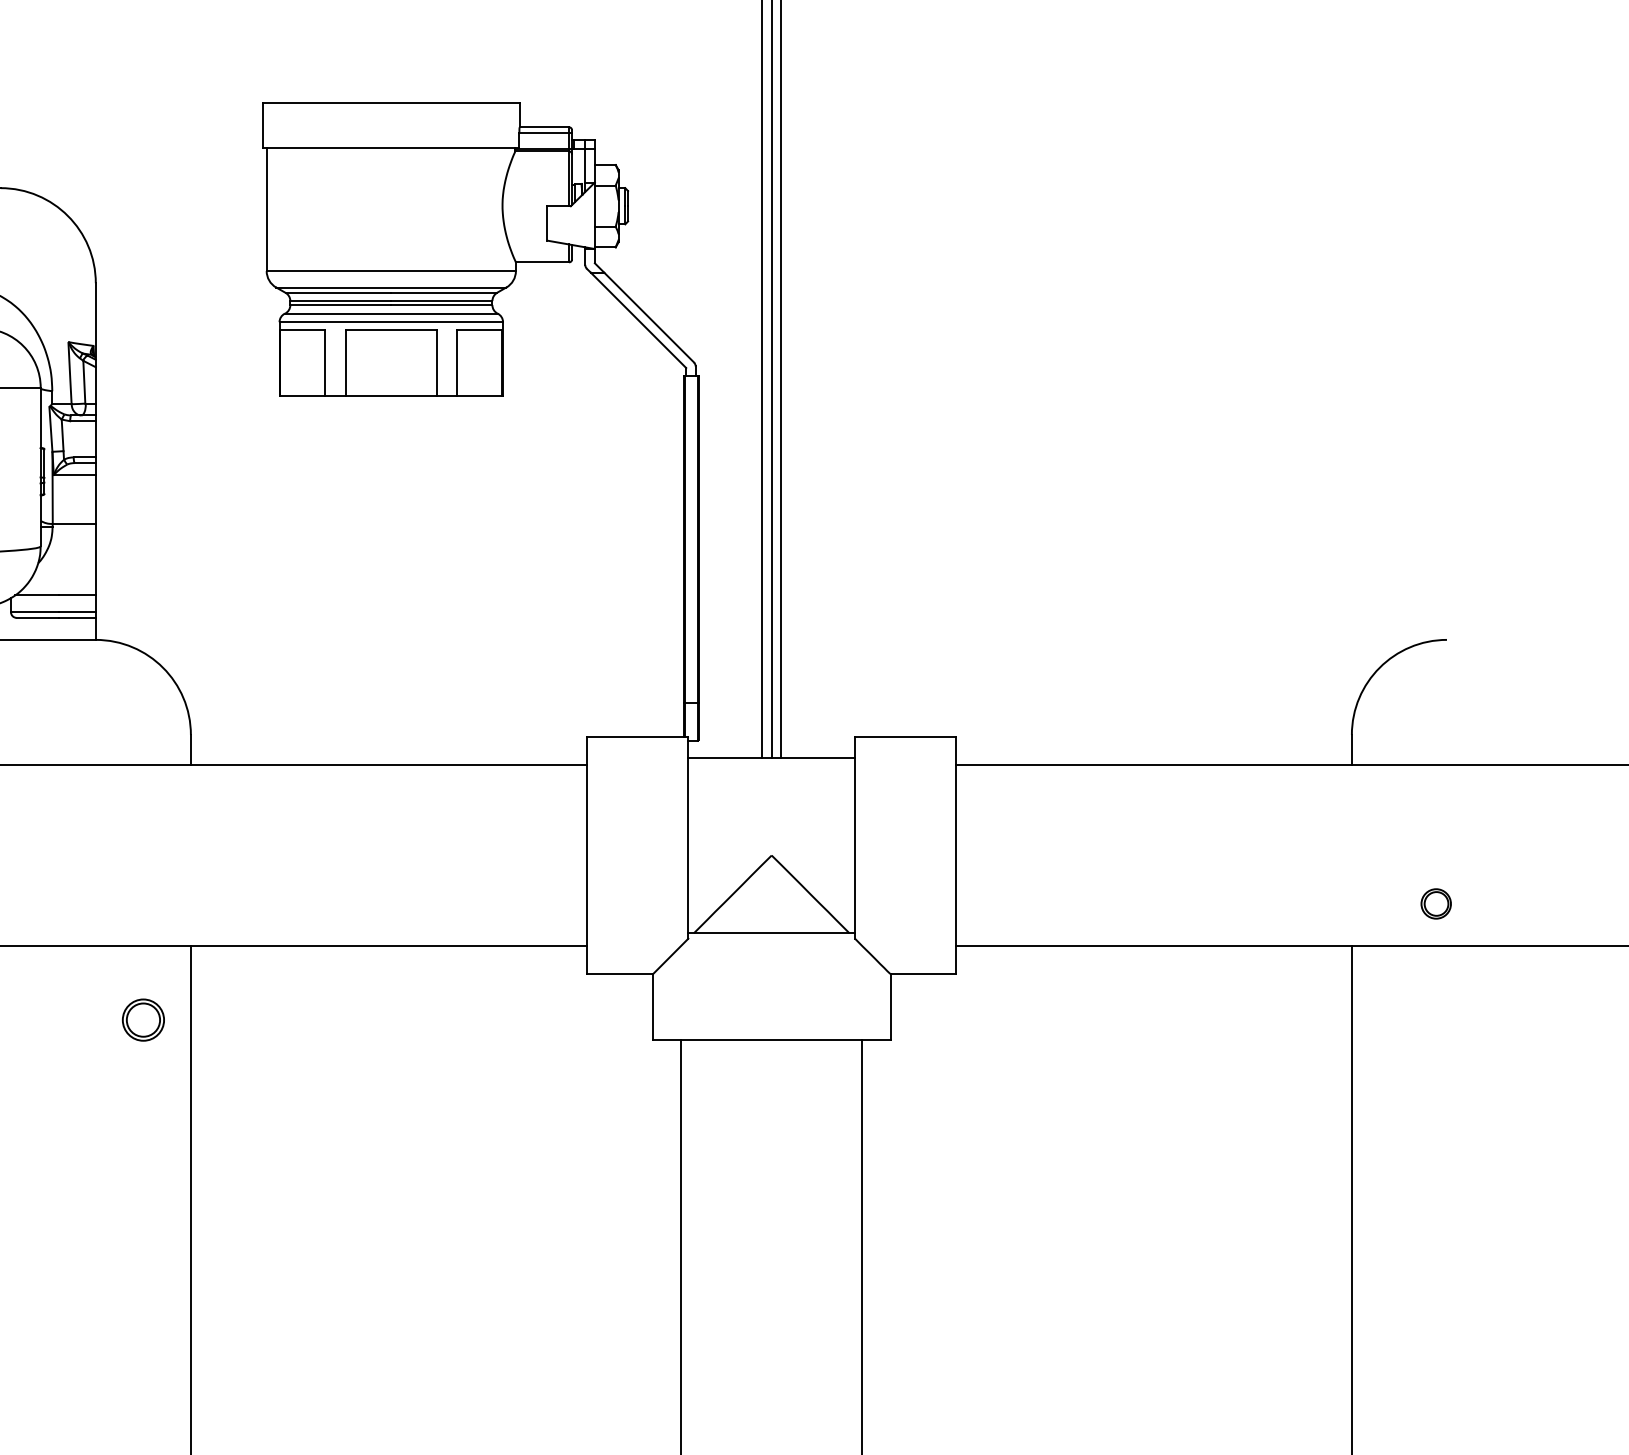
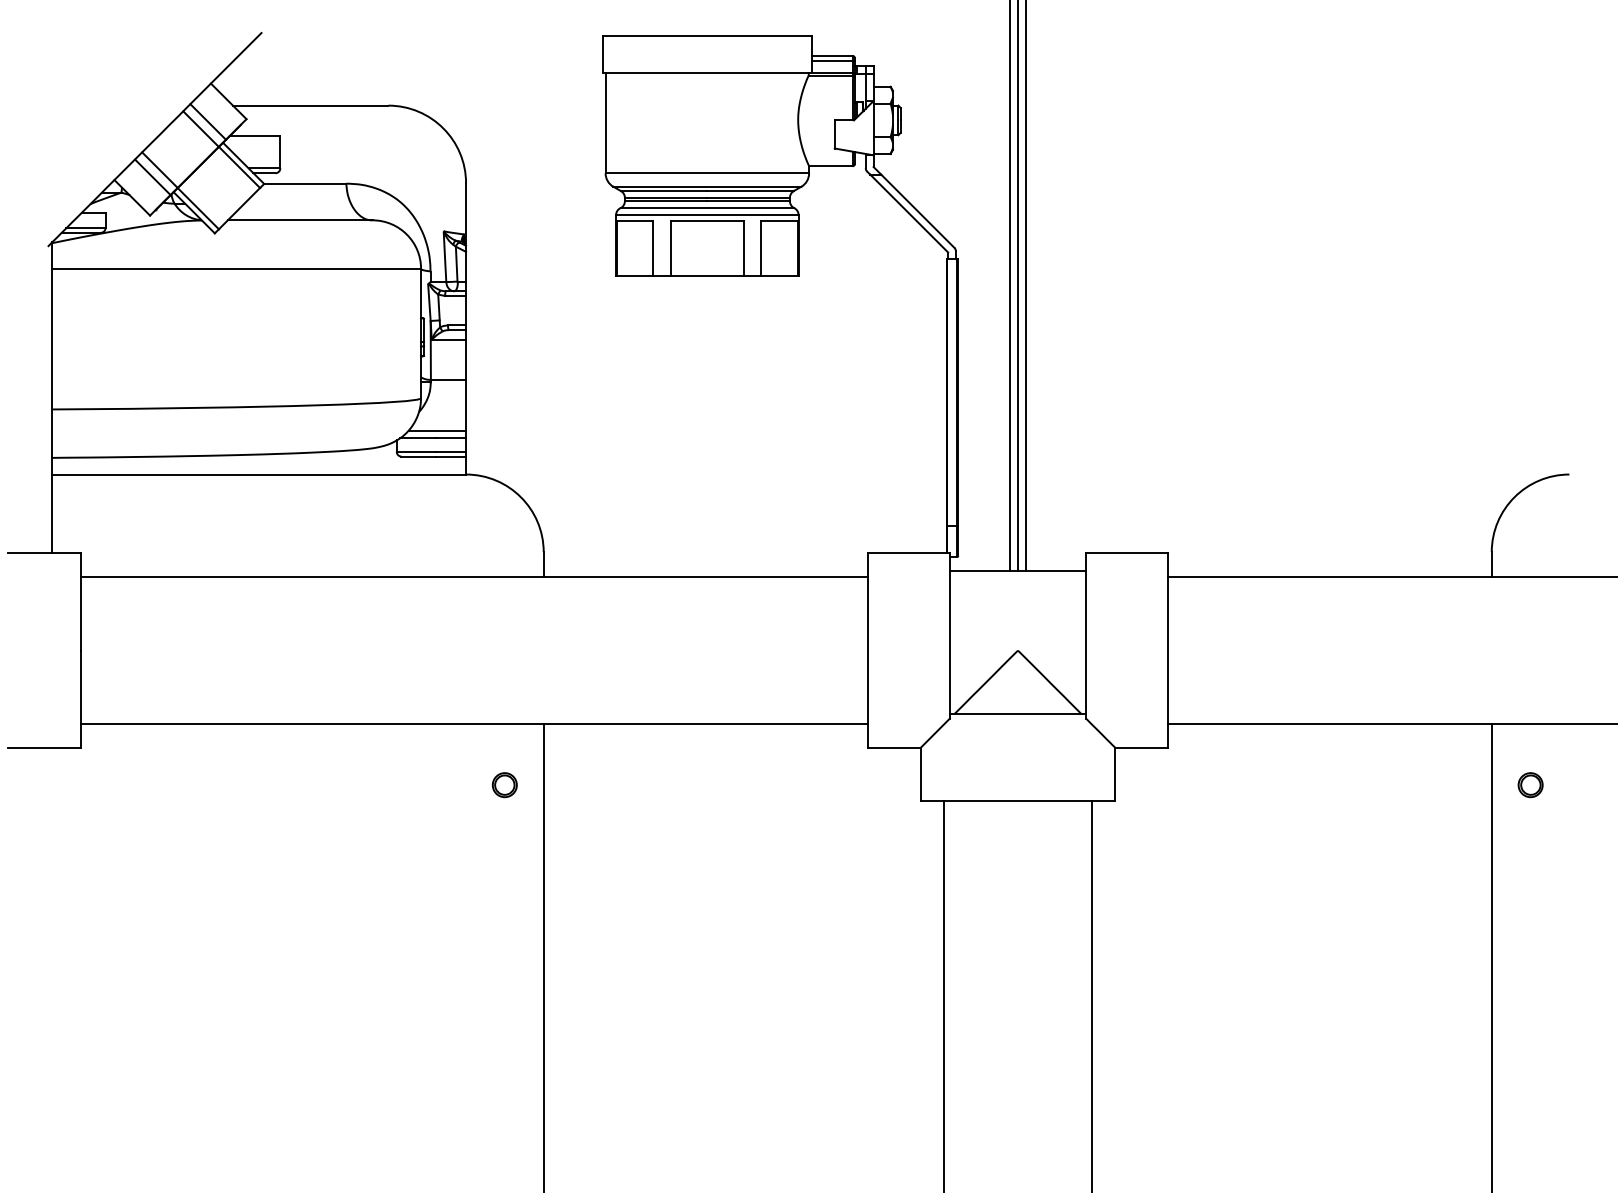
line: (60, 585) -> (437, 430), added
part: (1436, 904) -> (1530, 785), moved
part: (142, 1020) -> (504, 785), size x0.71

